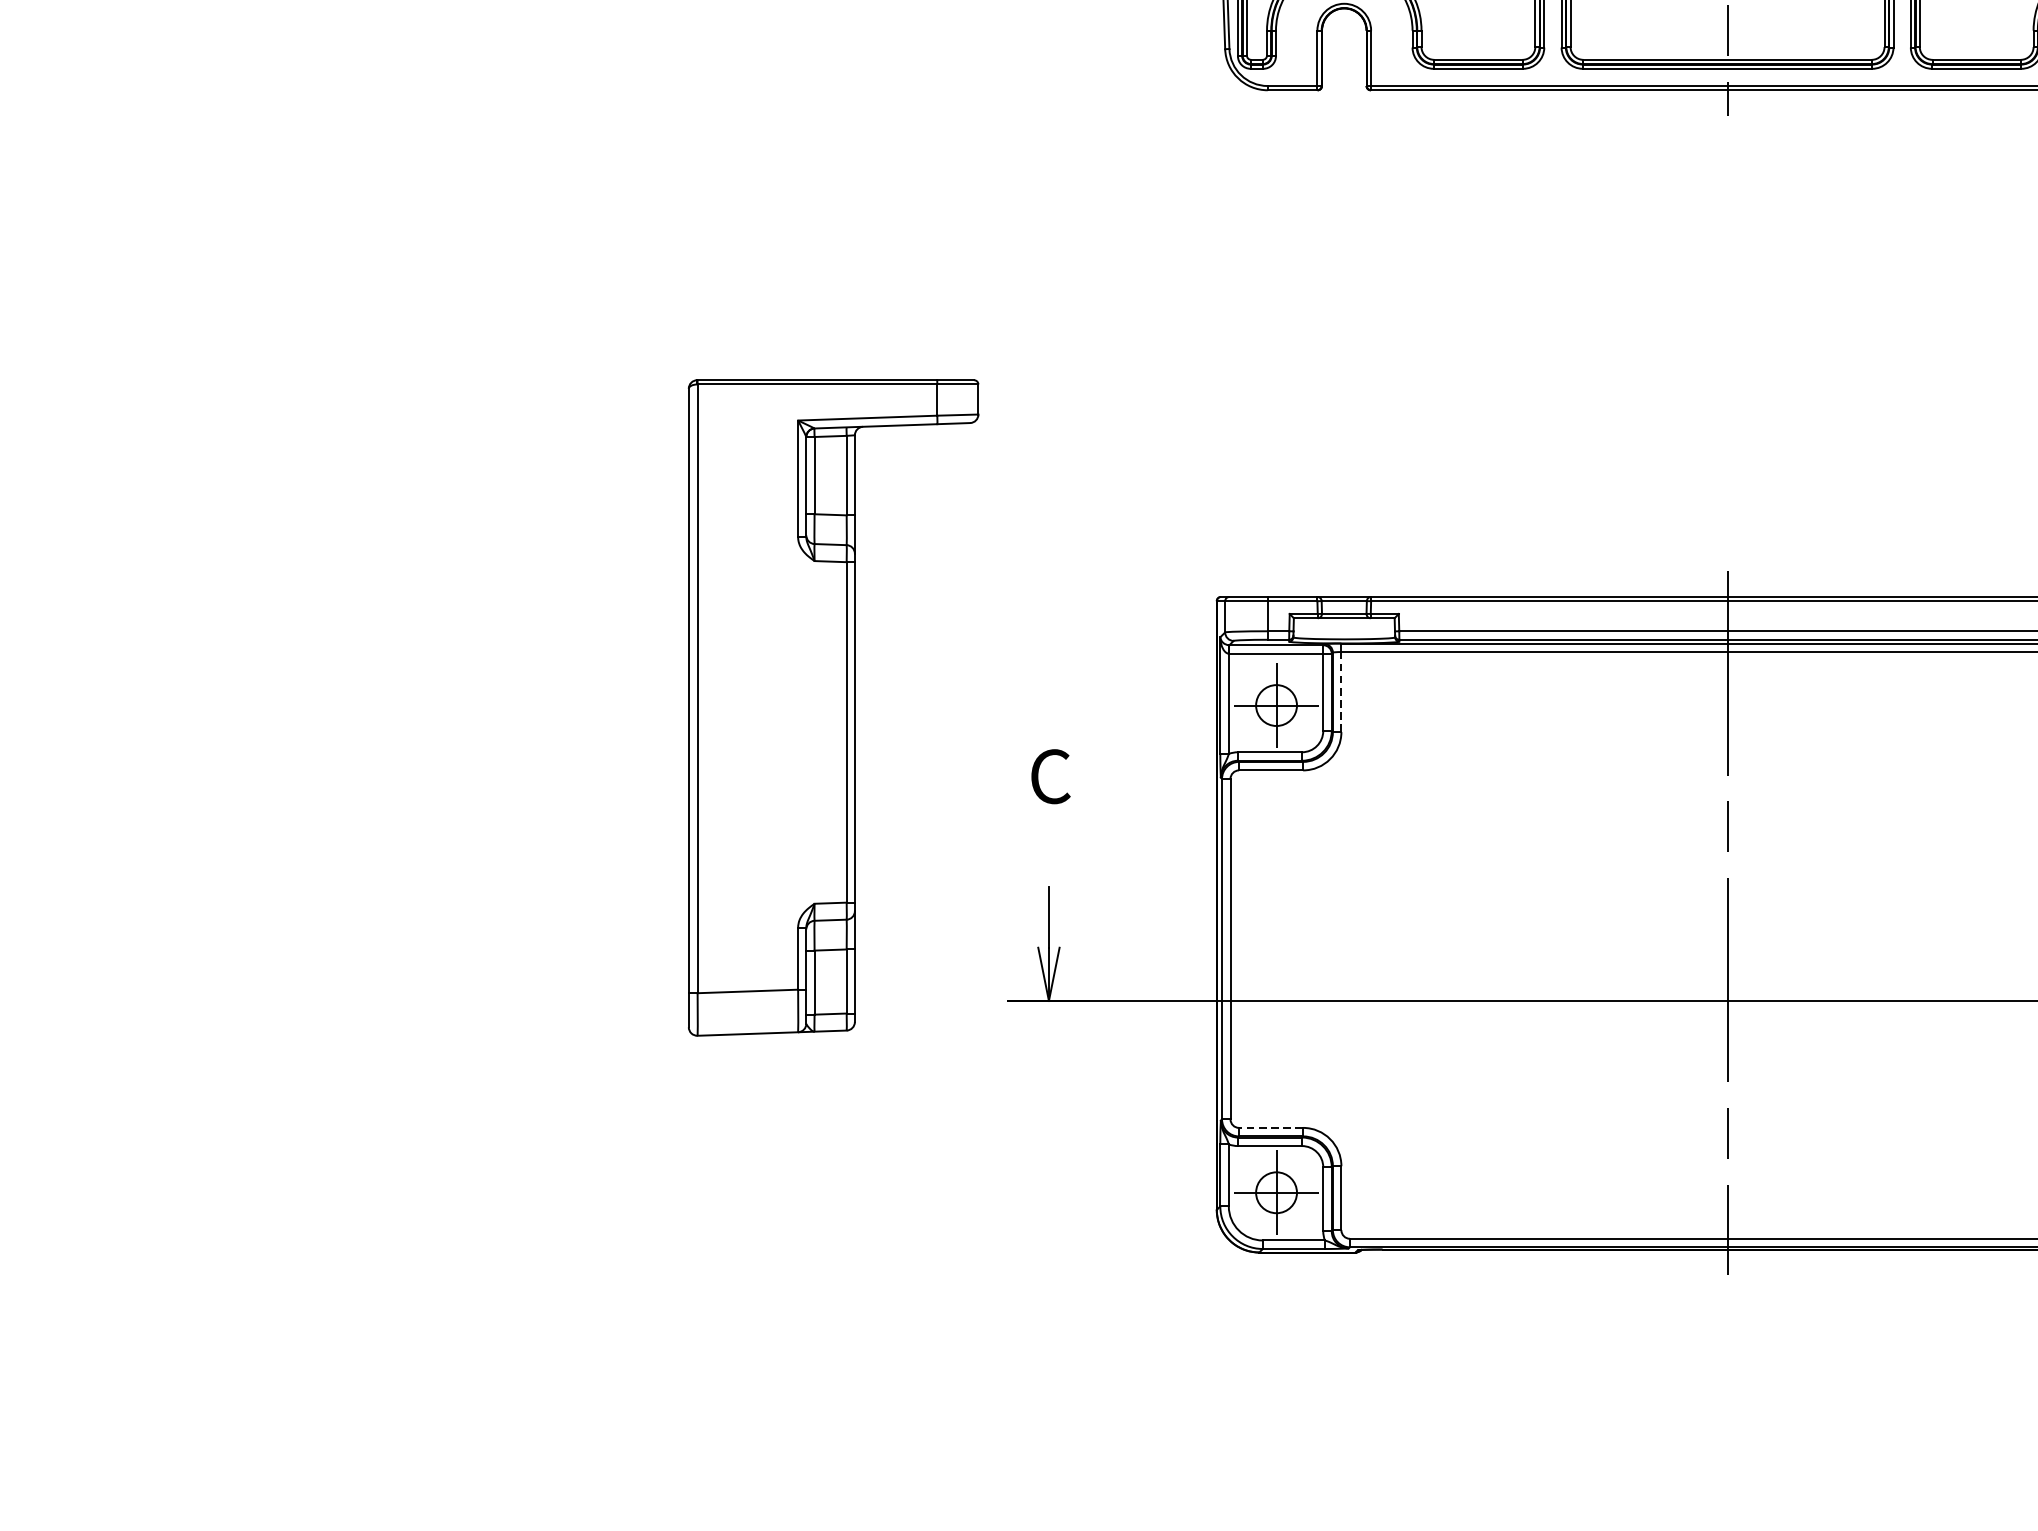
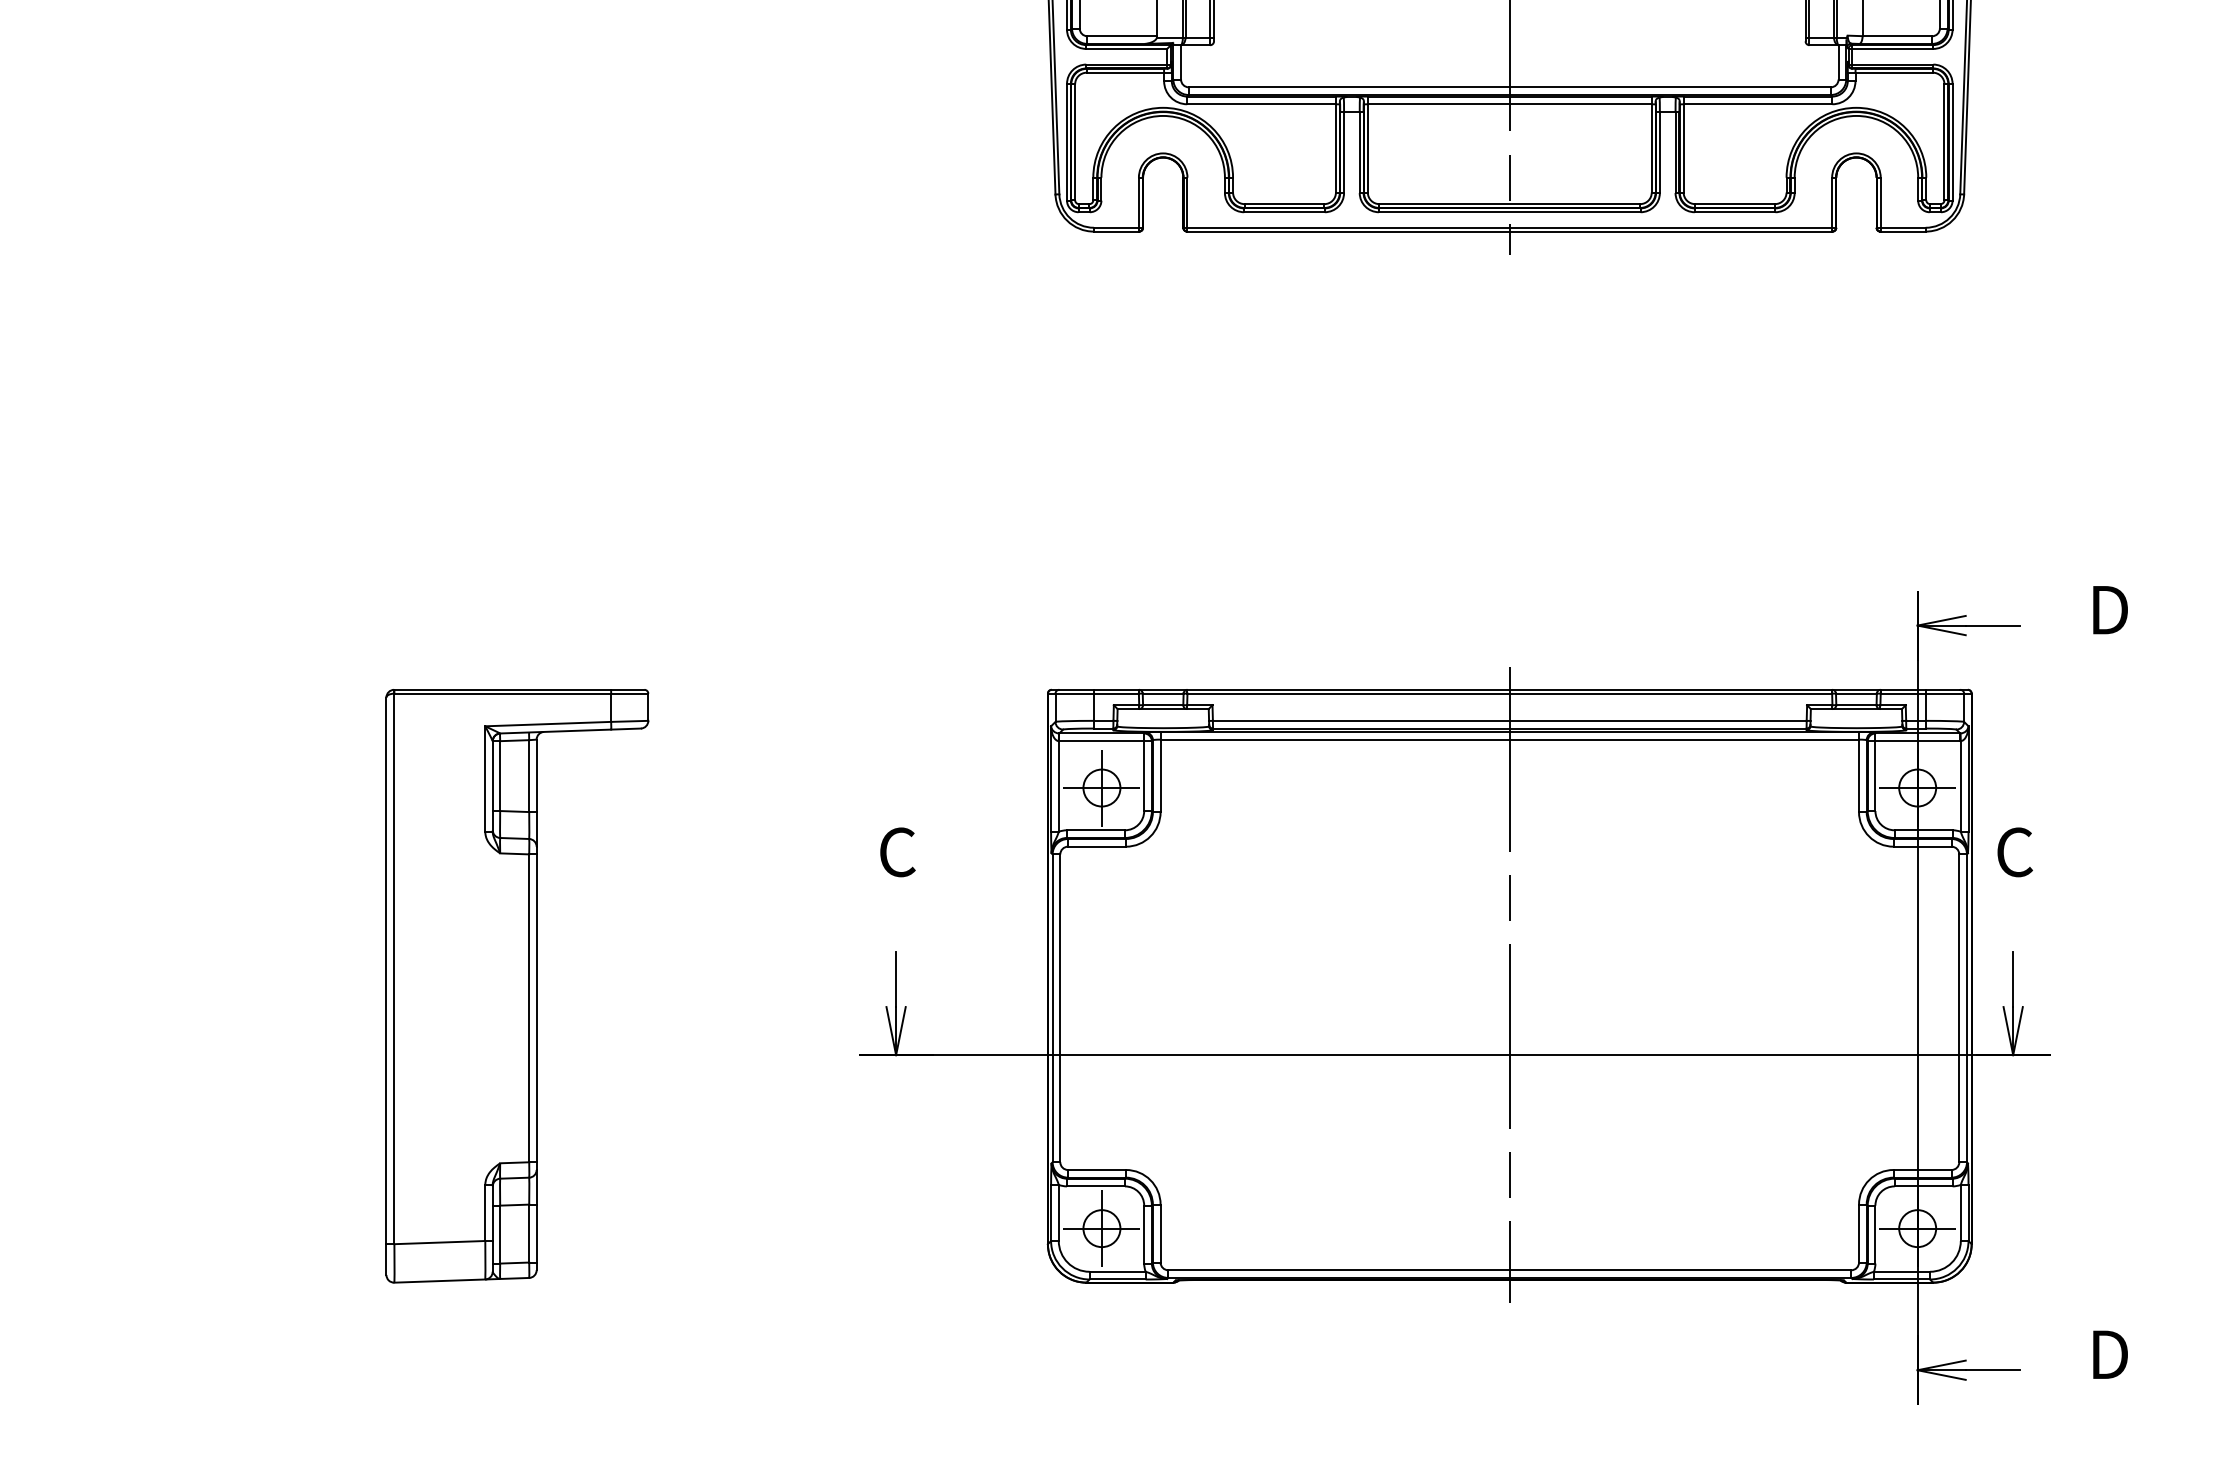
line: (1341, 691) -> (1160, 775), dashed -> solid
part: (833, 708) -> (517, 986), moved
line: (1271, 1127) -> (1097, 1169), dashed -> solid

